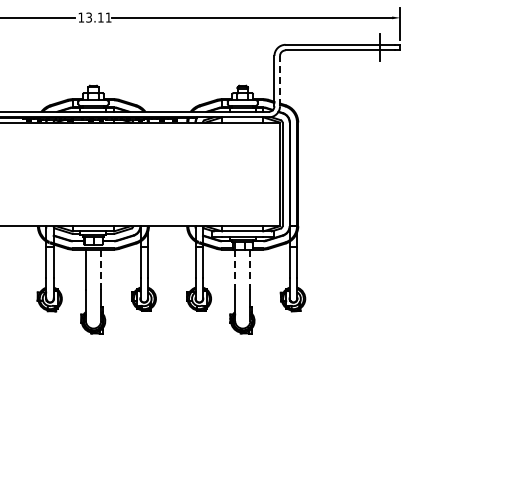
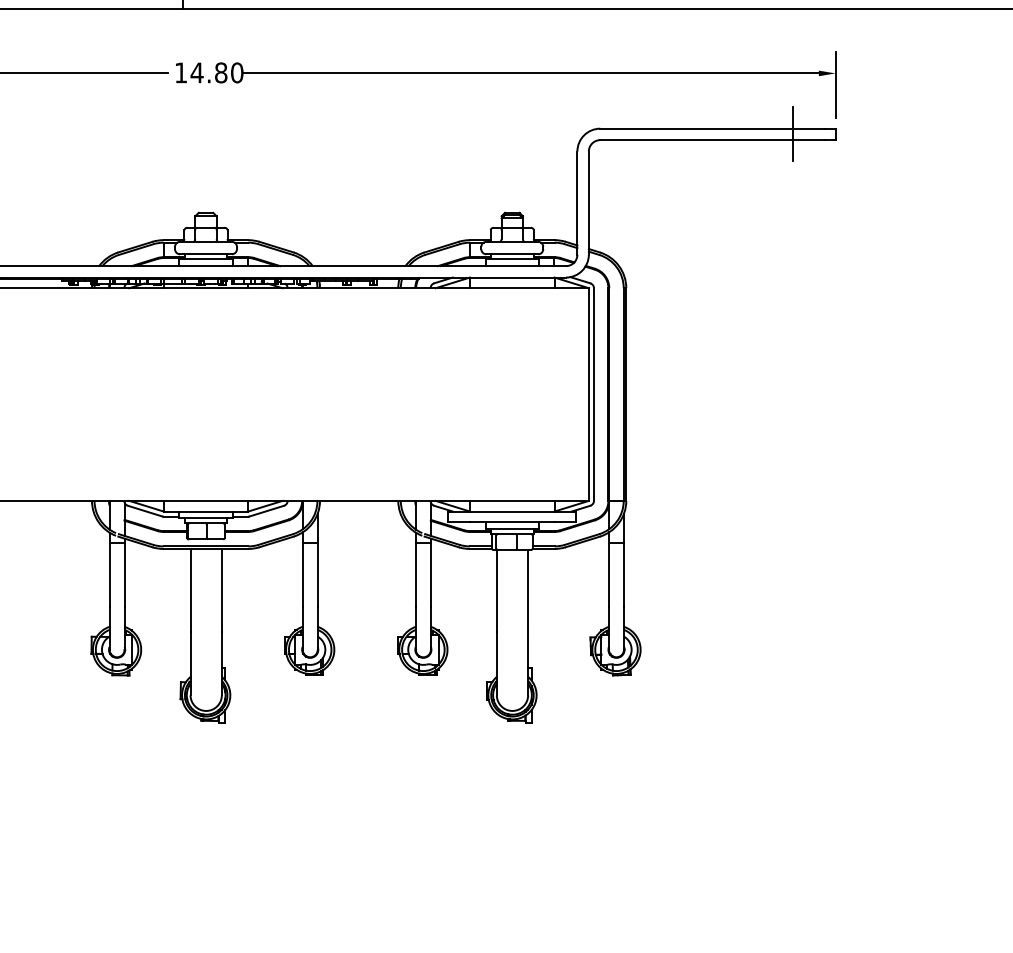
text: (98, 17) -> (216, 72), 13.11 -> 14.80
line: (280, 80) -> (589, 201), dashed -> solid
line: (101, 270) -> (222, 591), dashed -> solid
line: (235, 270) -> (497, 591), dashed -> solid
line: (250, 270) -> (528, 591), dashed -> solid

